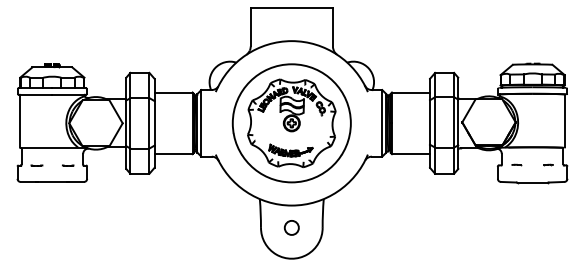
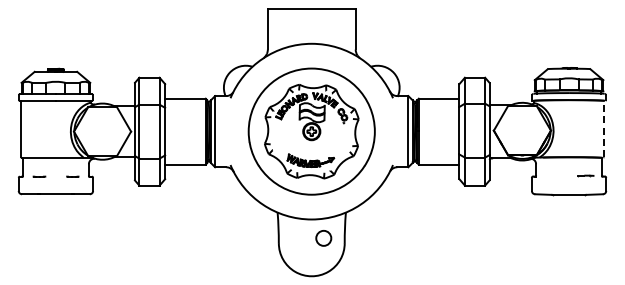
line: (564, 121) -> (603, 129), solid -> dashed
line: (517, 165) -> (552, 176), removed
part: (548, 165) -> (585, 176), size x1.6
circle: (291, 228) -> (323, 238), moved

